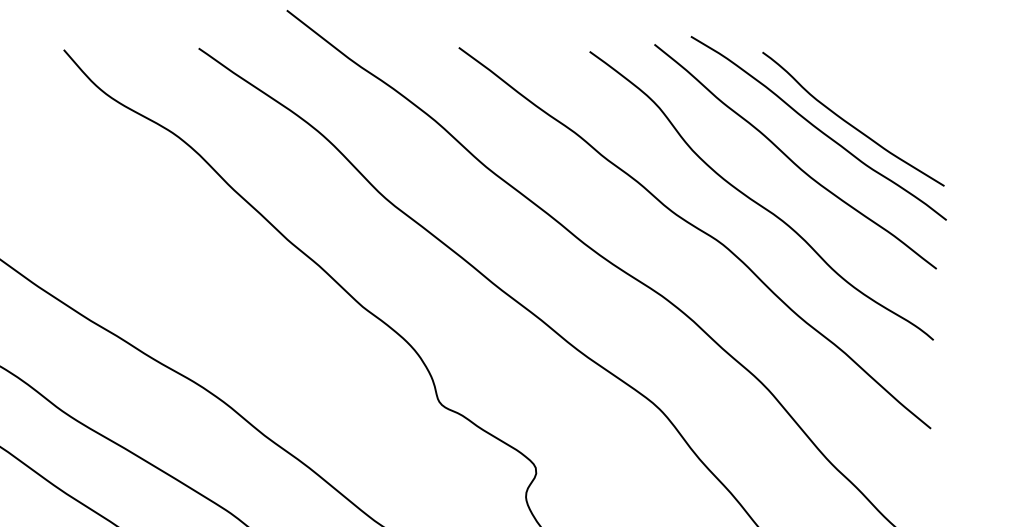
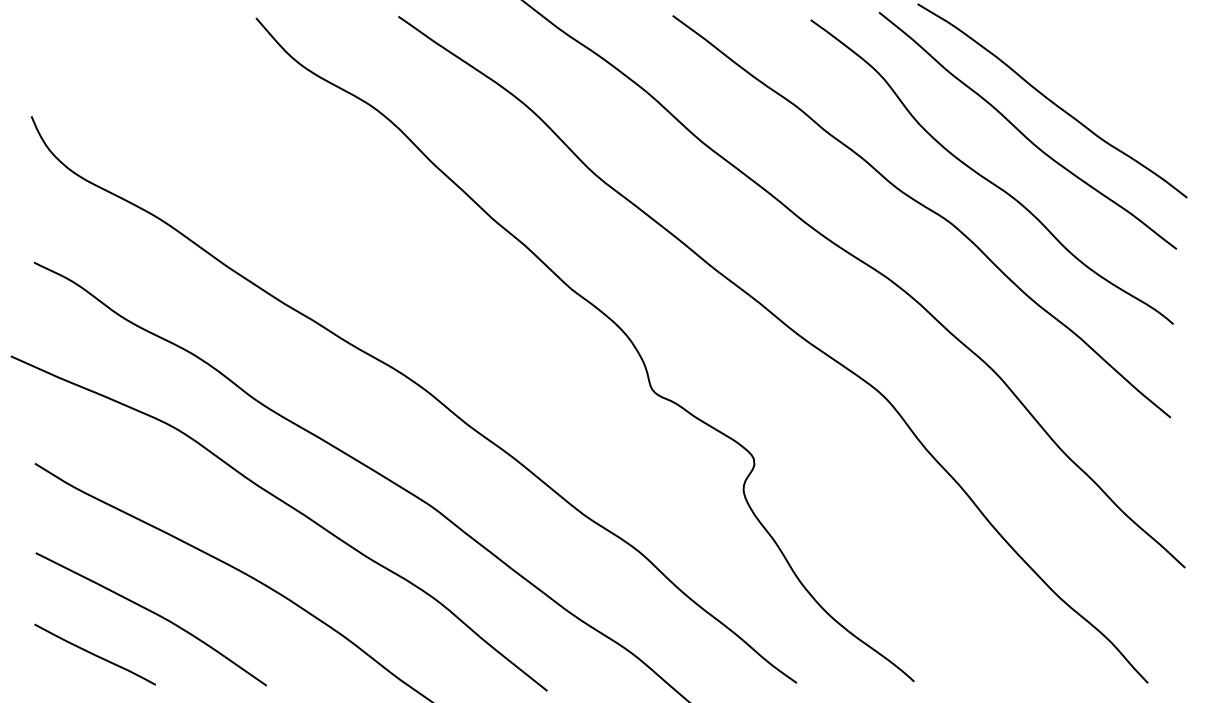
curve: (850, 123) -> (1085, 95), removed

